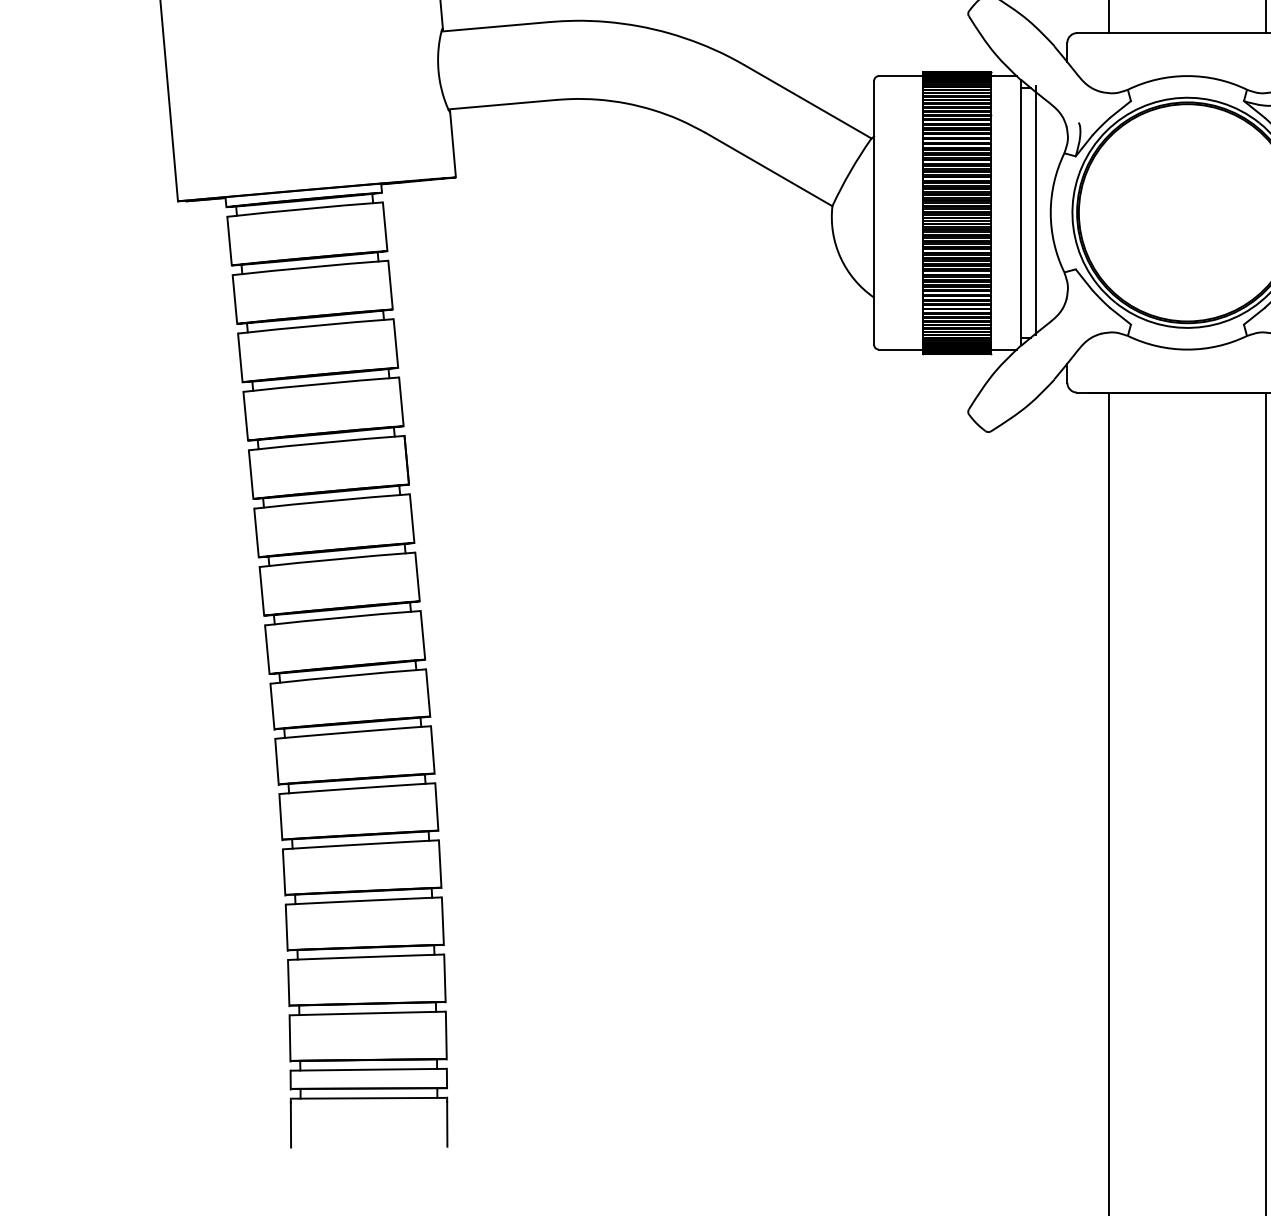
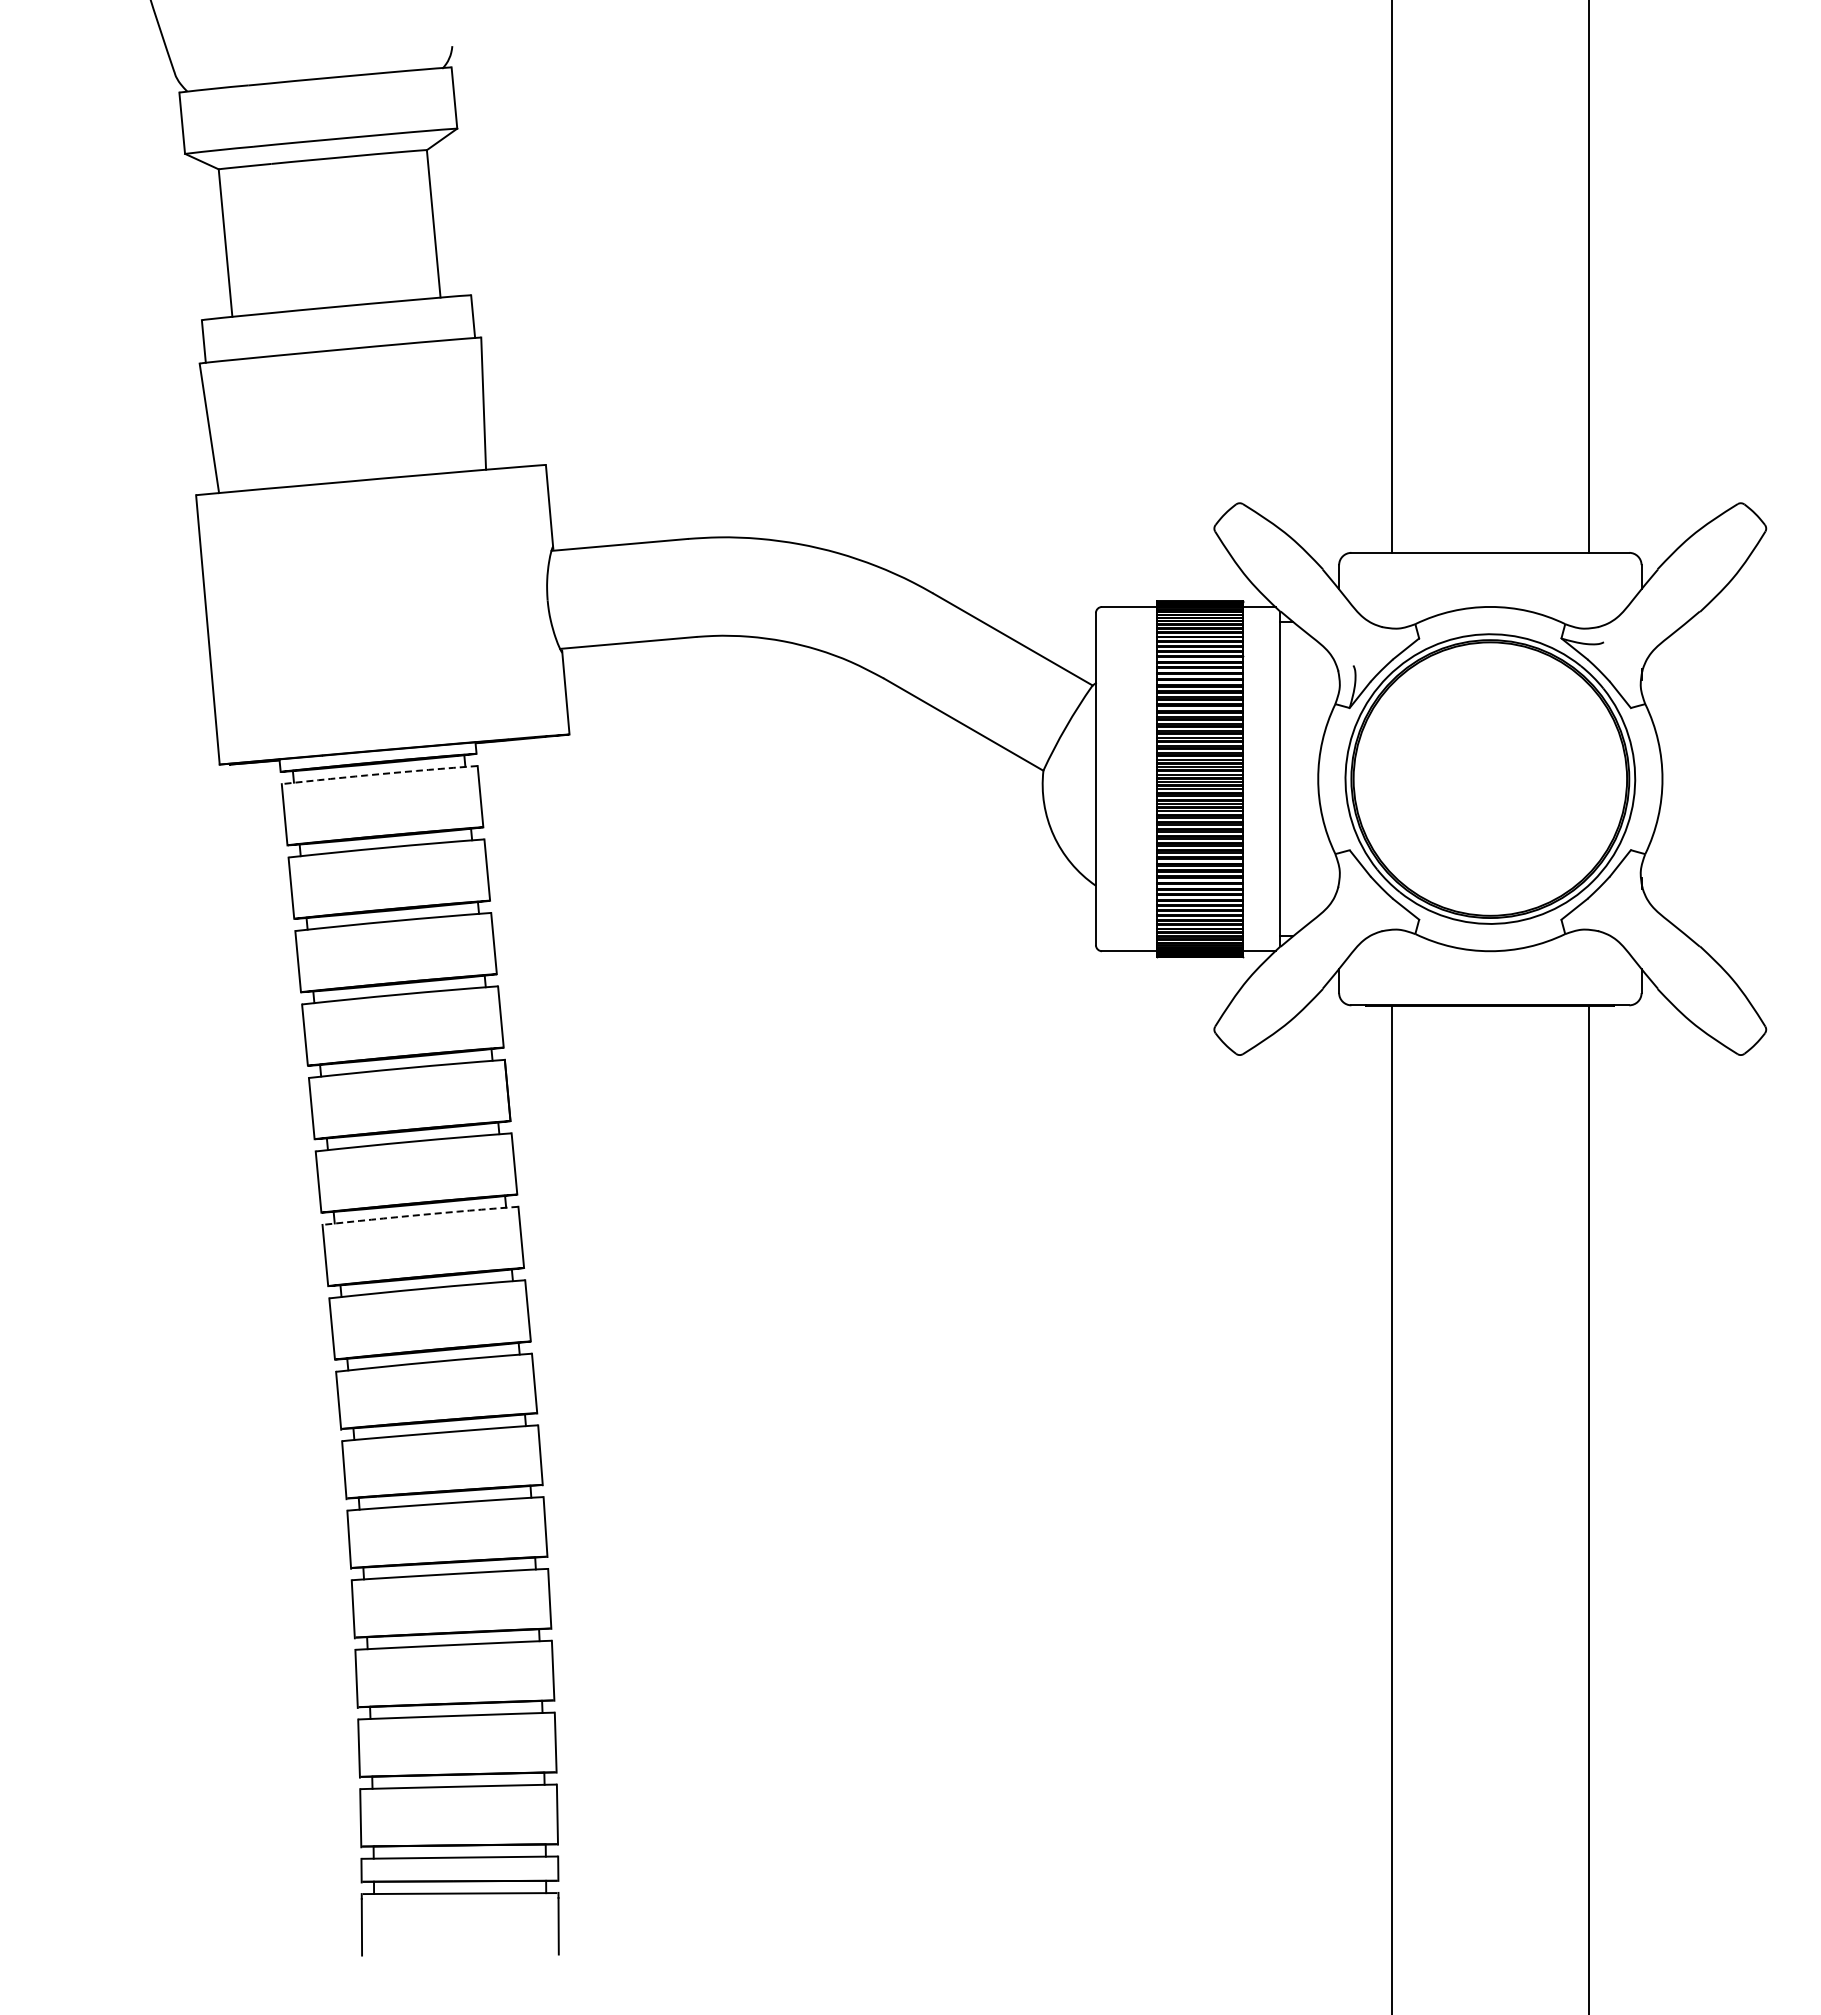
arc: (304, 209) -> (379, 774), solid -> dashed
line: (1035, 210) -> (1299, 776), removed
arc: (337, 559) -> (420, 1215), solid -> dashed

